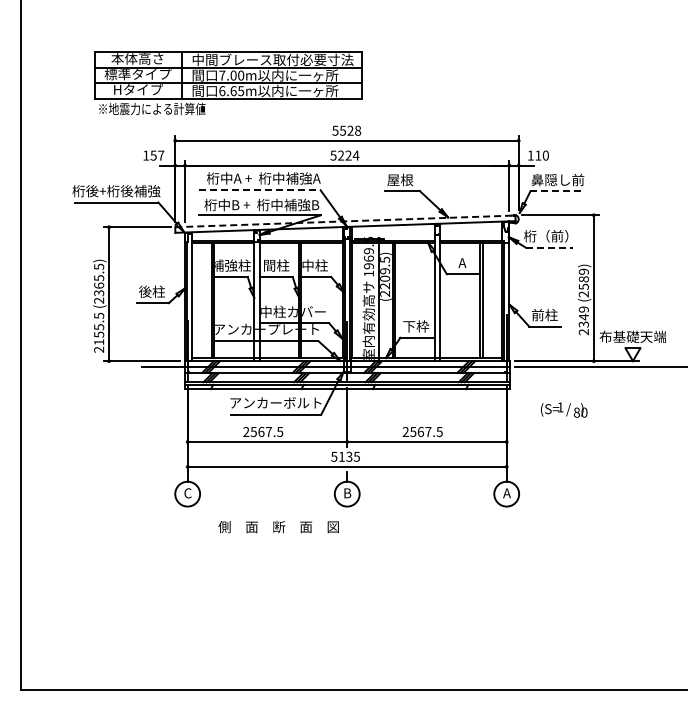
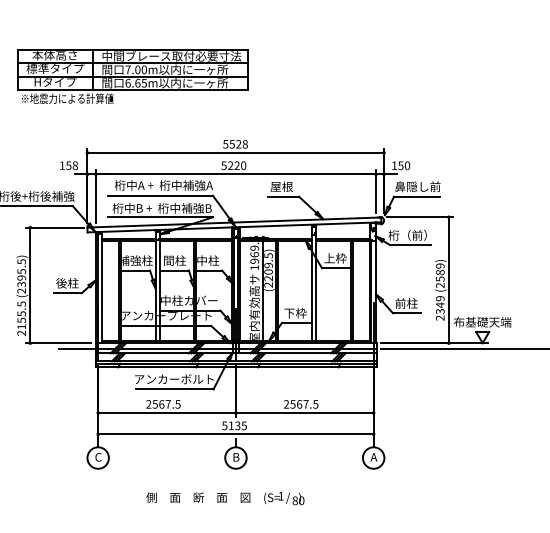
part: (228, 83) -> (133, 76), moved
text: (161, 155) -> (75, 165), 157 -> 158
text: (355, 155) -> (243, 165), 5224 -> 5220
text: (538, 155) -> (401, 165), 110 -> 150
line: (260, 190) -> (161, 195), dashed -> solid
line: (557, 191) -> (417, 196), dashed -> solid
line: (345, 221) -> (234, 222), dashed -> solid
line: (549, 247) -> (410, 245), dashed -> solid
text: (462, 262) -> (335, 258), A -> 上枠
text: (99, 285) -> (22, 277), (2365.5) -> (2395.5)
text: (564, 409) -> (284, 498), moved
text: (278, 527) -> (198, 498), moved

